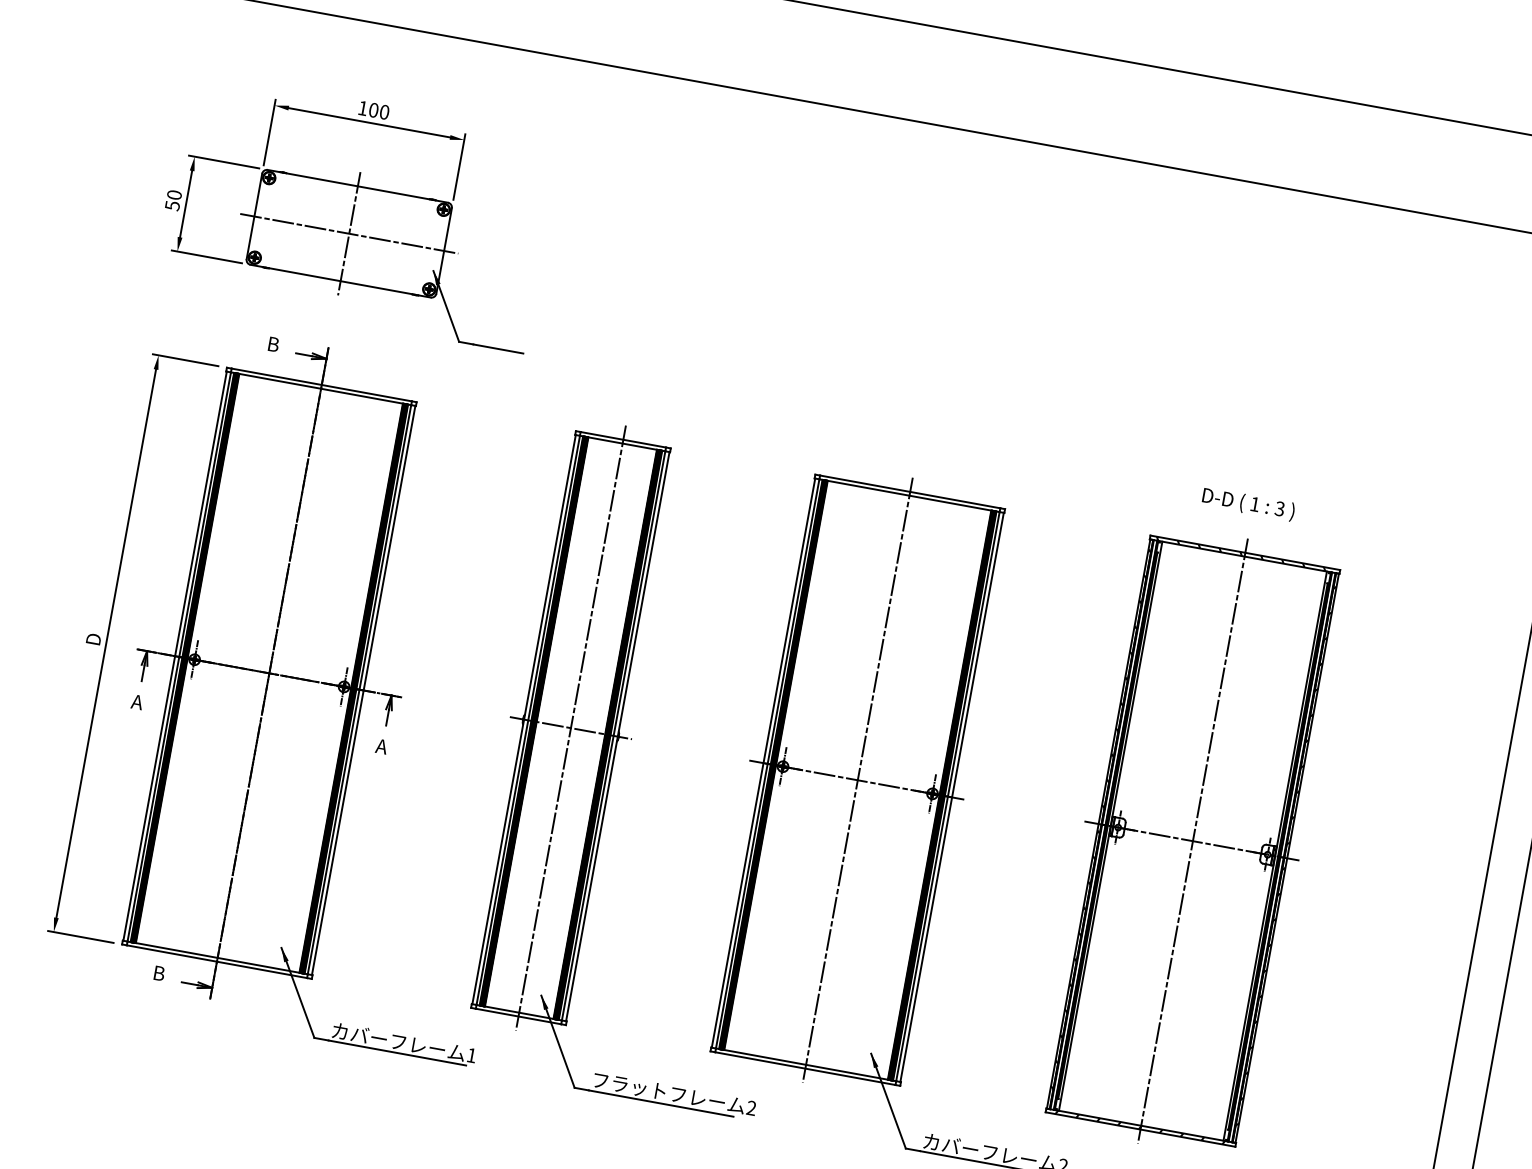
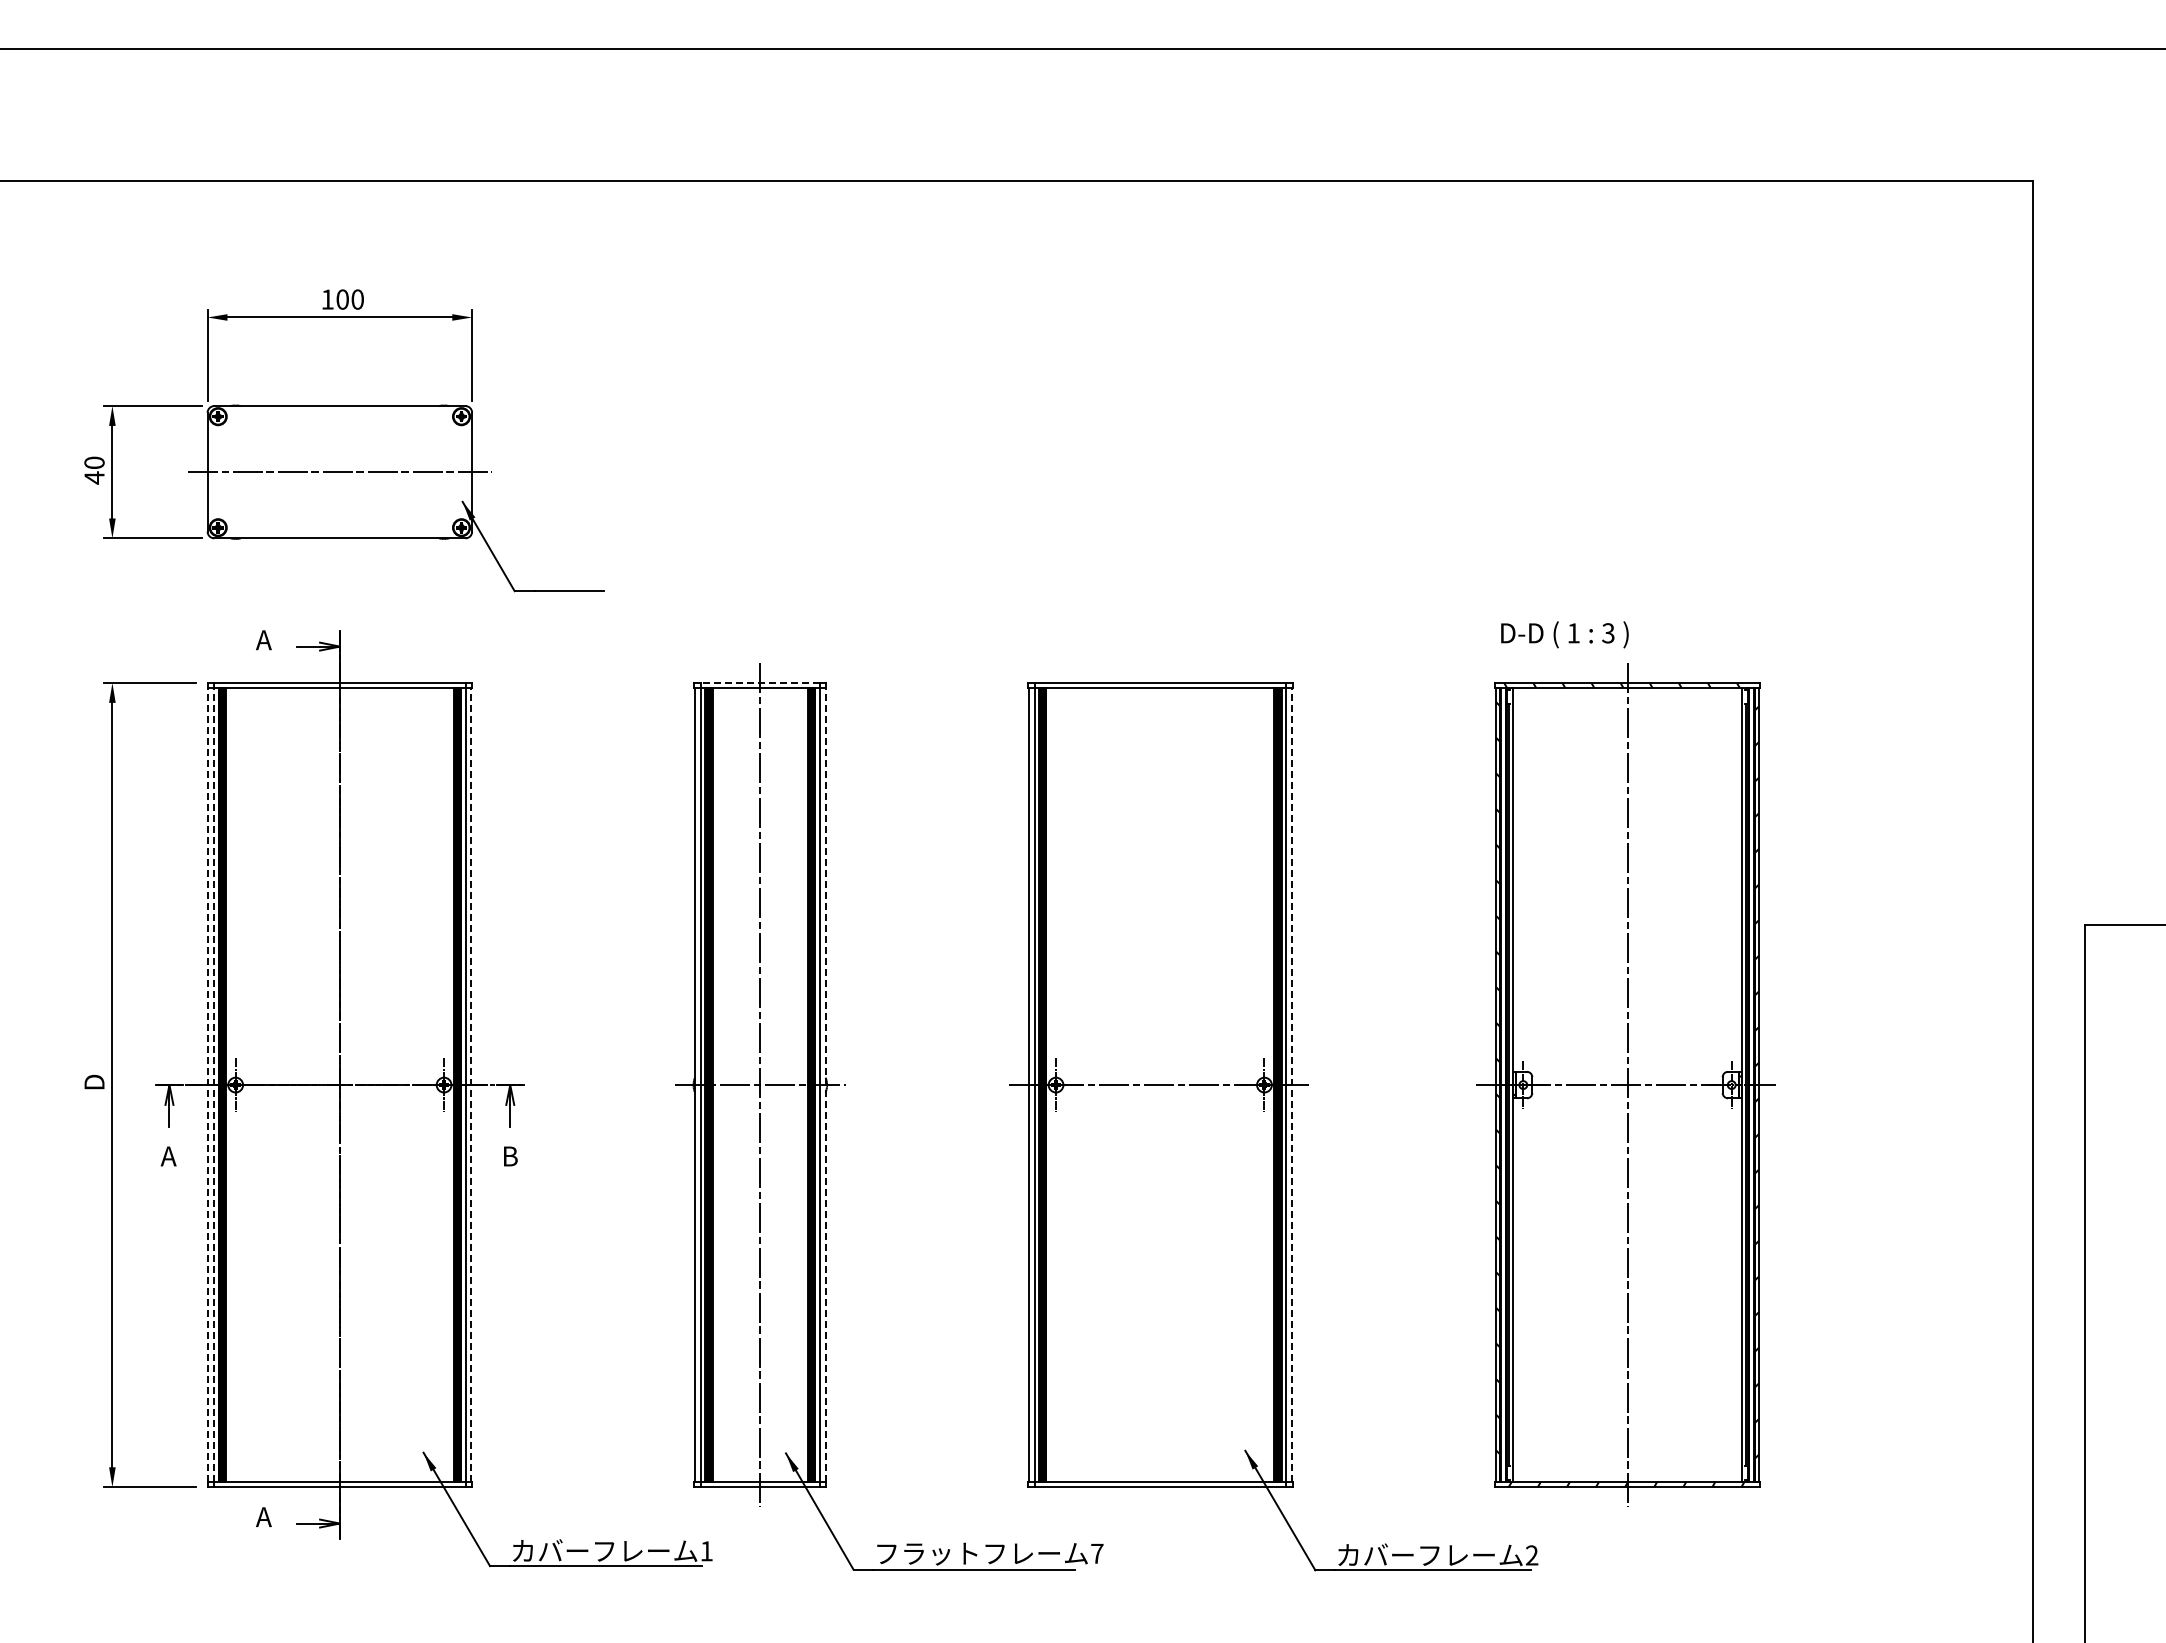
text: (172, 205) -> (94, 477), 50 -> 40
line: (348, 233) -> (339, 472), removed
text: (273, 344) -> (264, 640), B -> A
line: (623, 440) -> (760, 683), solid -> dashed
text: (1248, 504) -> (1564, 634), moved
line: (175, 656) -> (208, 1085), solid -> dashed
line: (179, 657) -> (214, 1085), solid -> dashed
line: (363, 690) -> (471, 1085), solid -> dashed
line: (617, 736) -> (825, 1085), solid -> dashed
text: (381, 746) -> (509, 1156), A -> B
line: (858, 779) -> (1160, 1084), removed
line: (951, 797) -> (1291, 1085), solid -> dashed
text: (158, 973) -> (264, 1517), B -> A
text: (751, 1108) -> (1097, 1553), 2 -> 7

